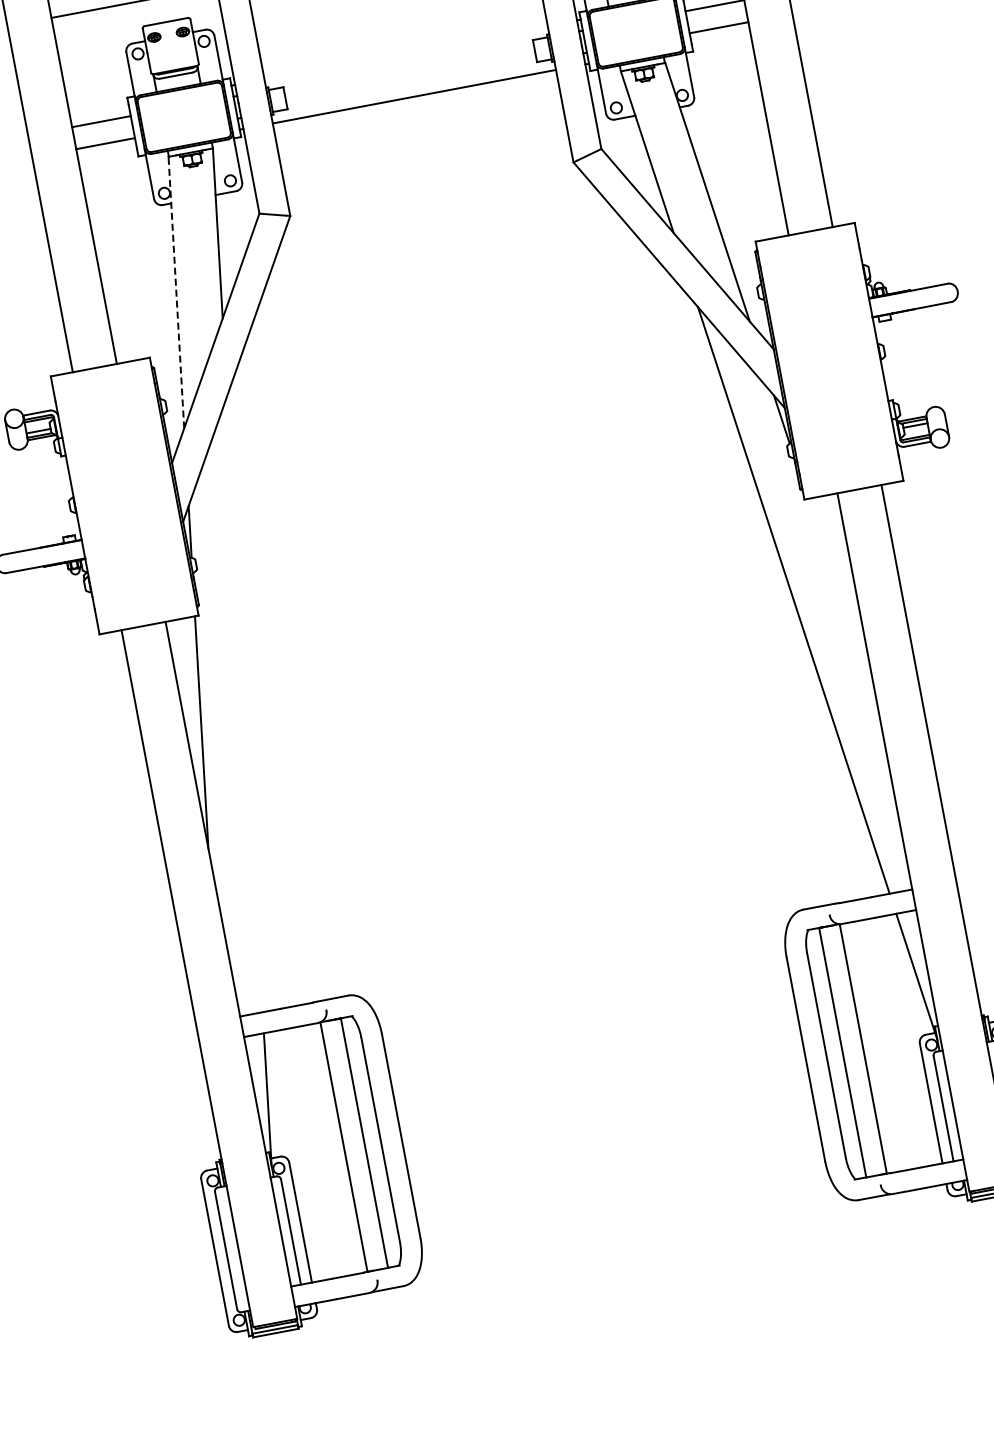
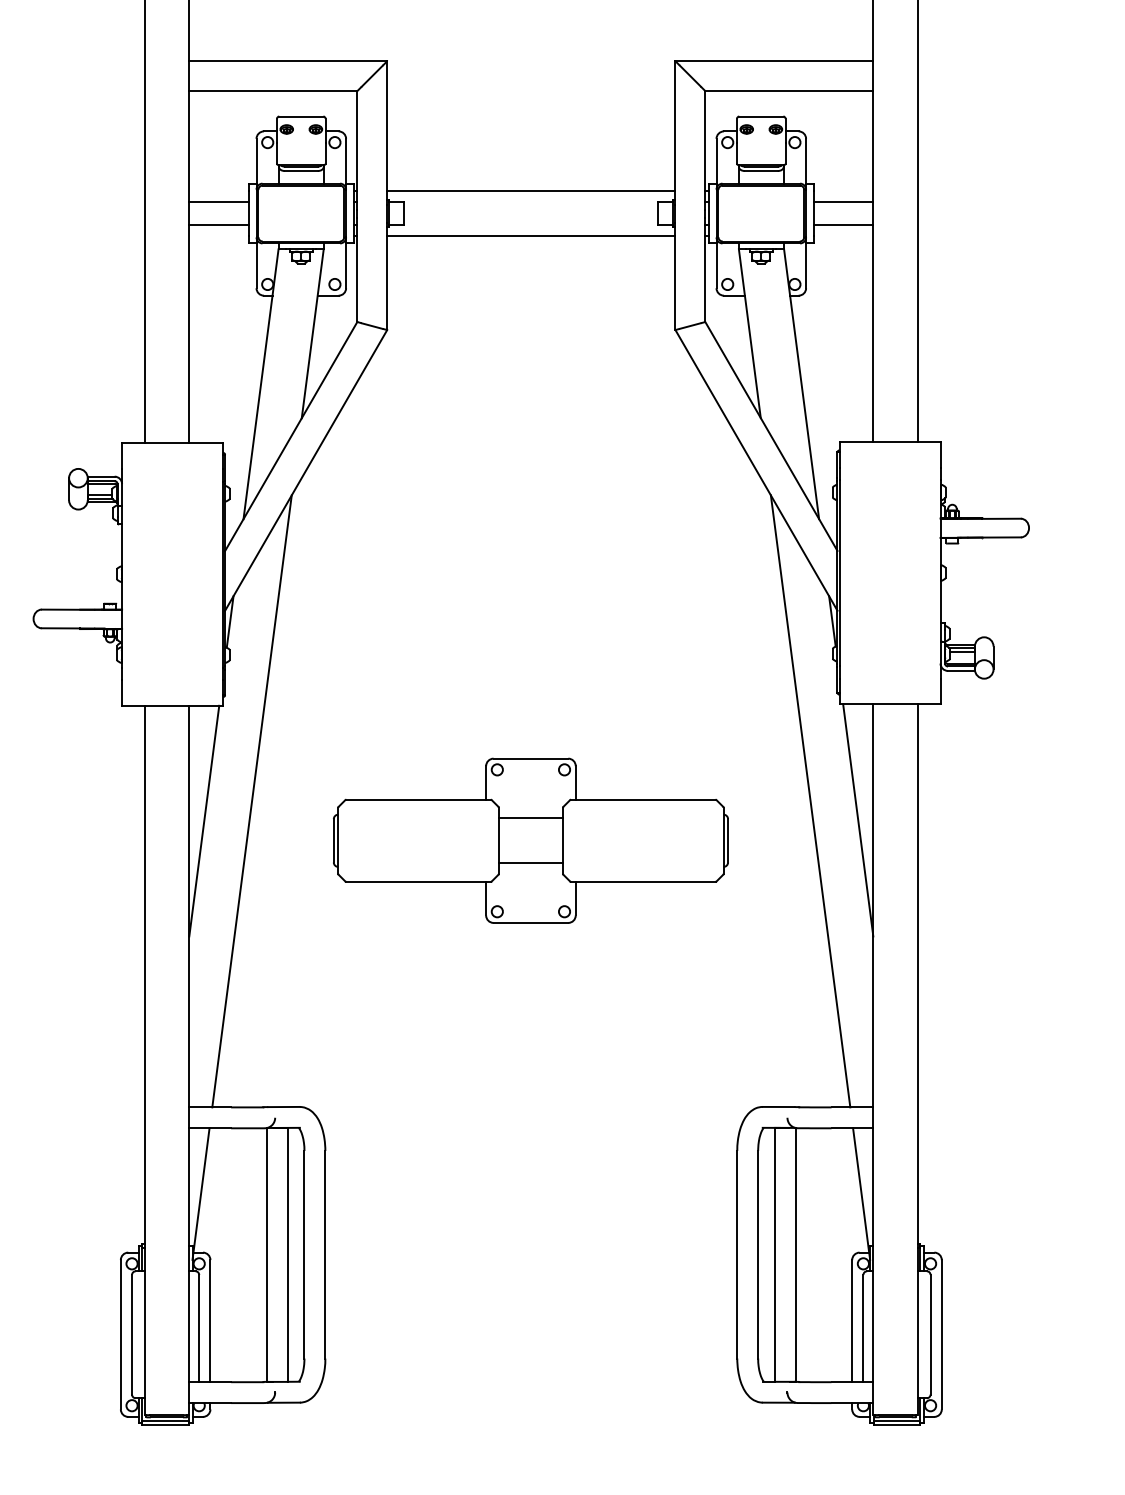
line: (406, 53) -> (531, 191), added
line: (176, 291) -> (261, 383), dashed -> solid
line: (844, 610) -> (858, 820), added
part: (525, 690) -> (530, 840), added
line: (244, 704) -> (251, 801), added

